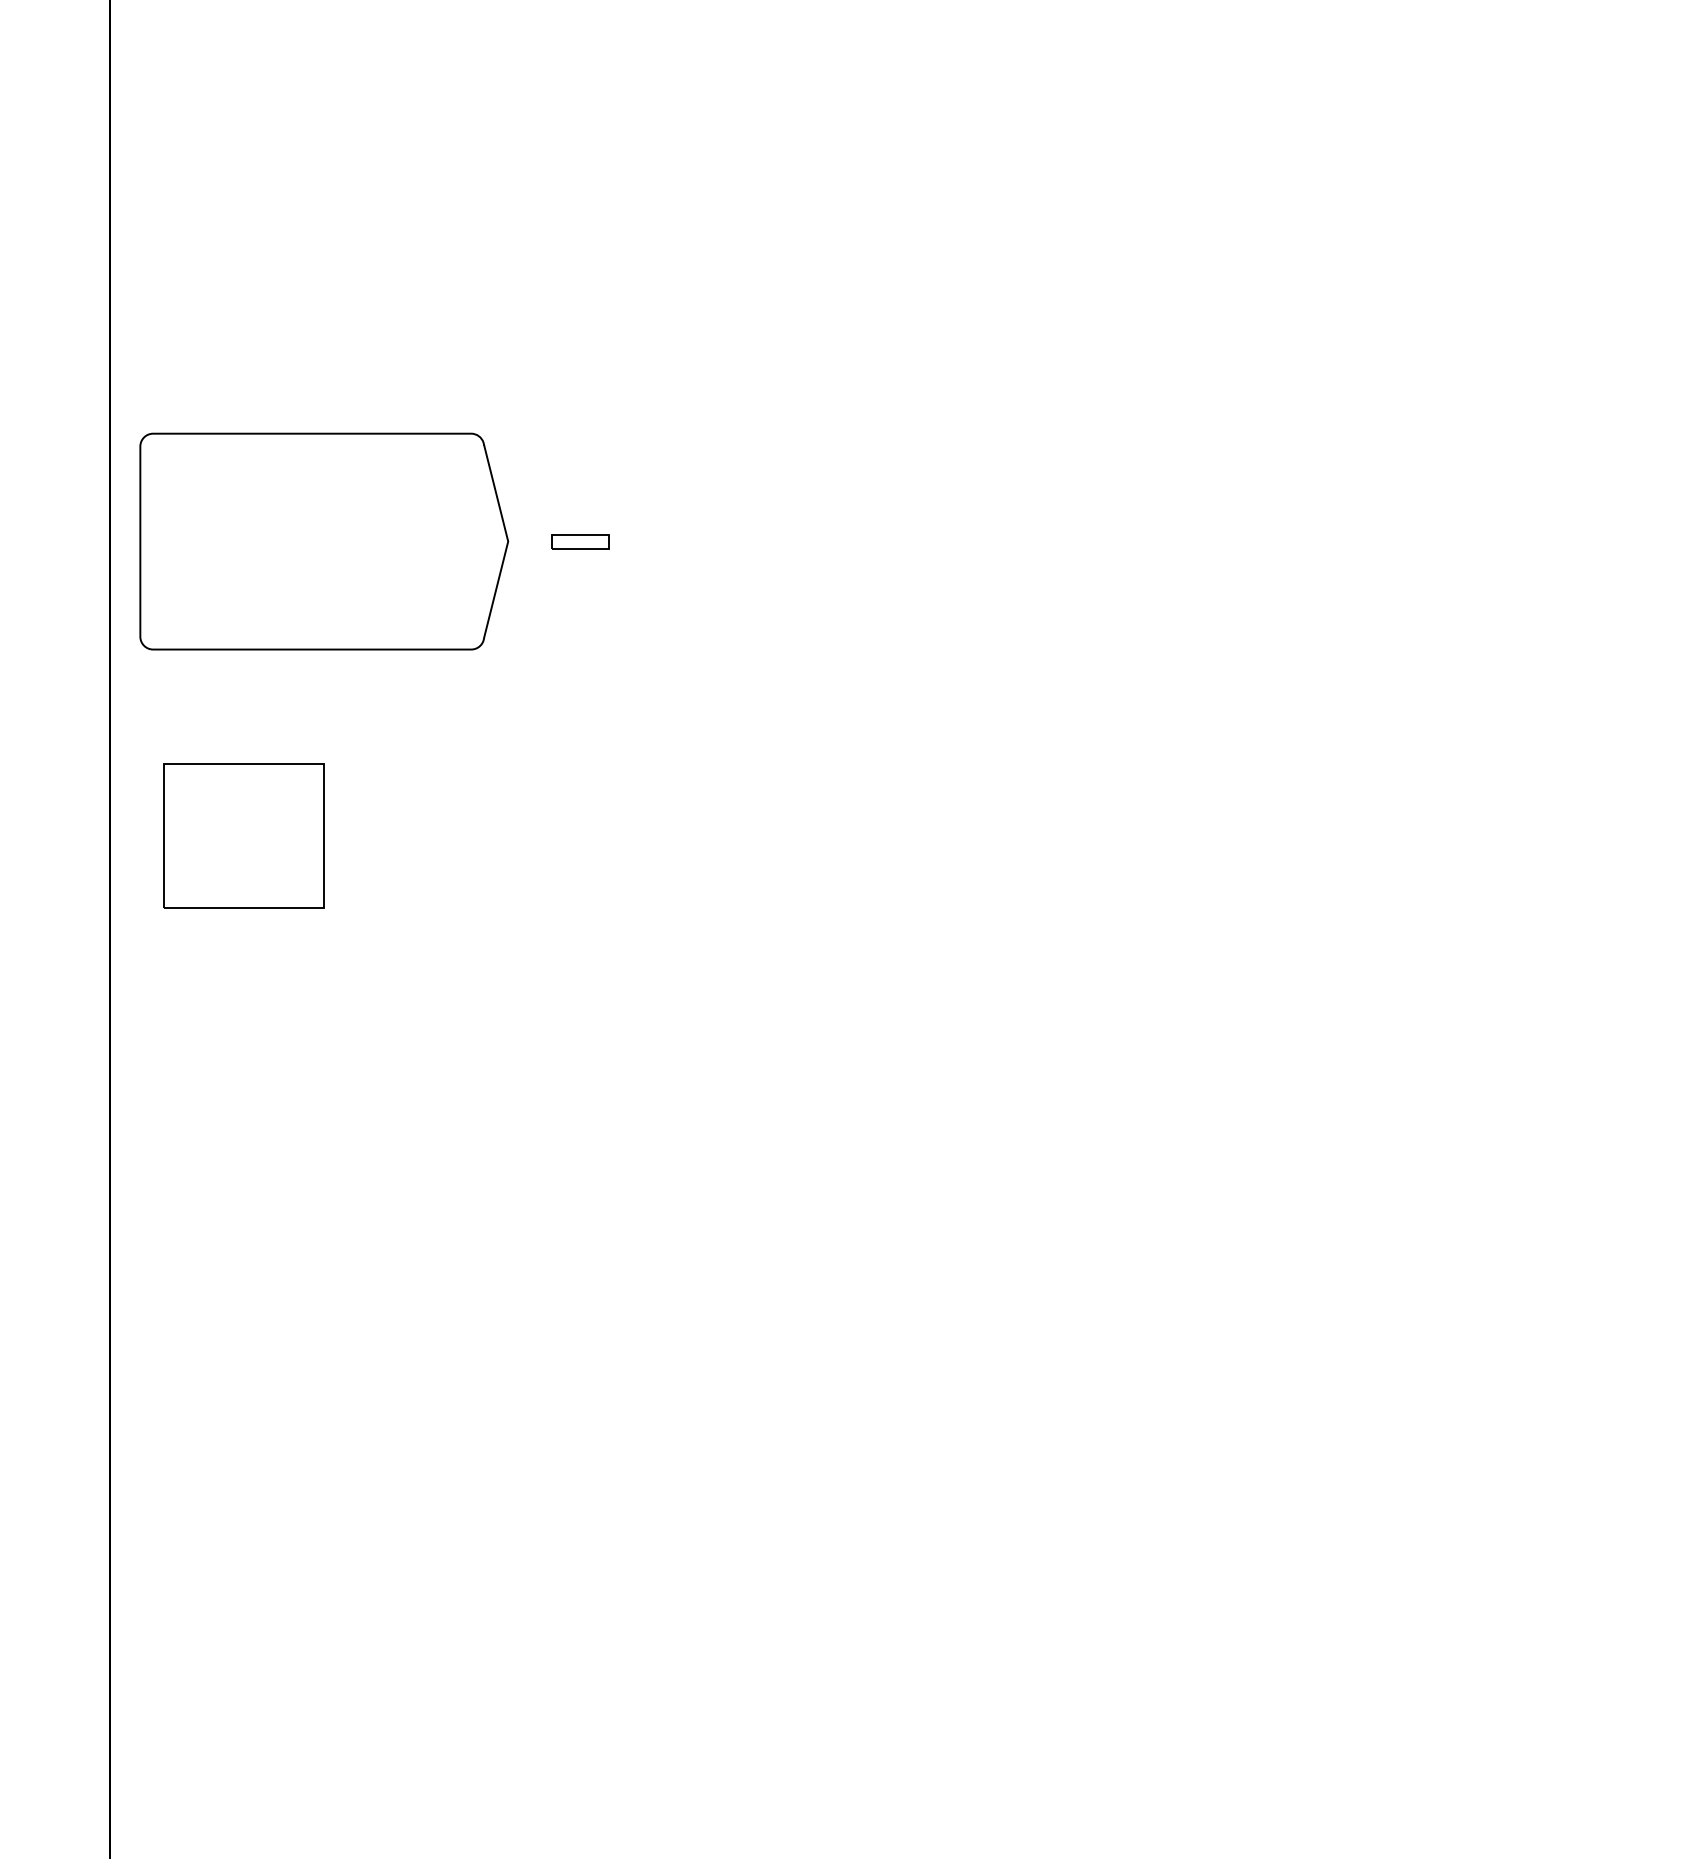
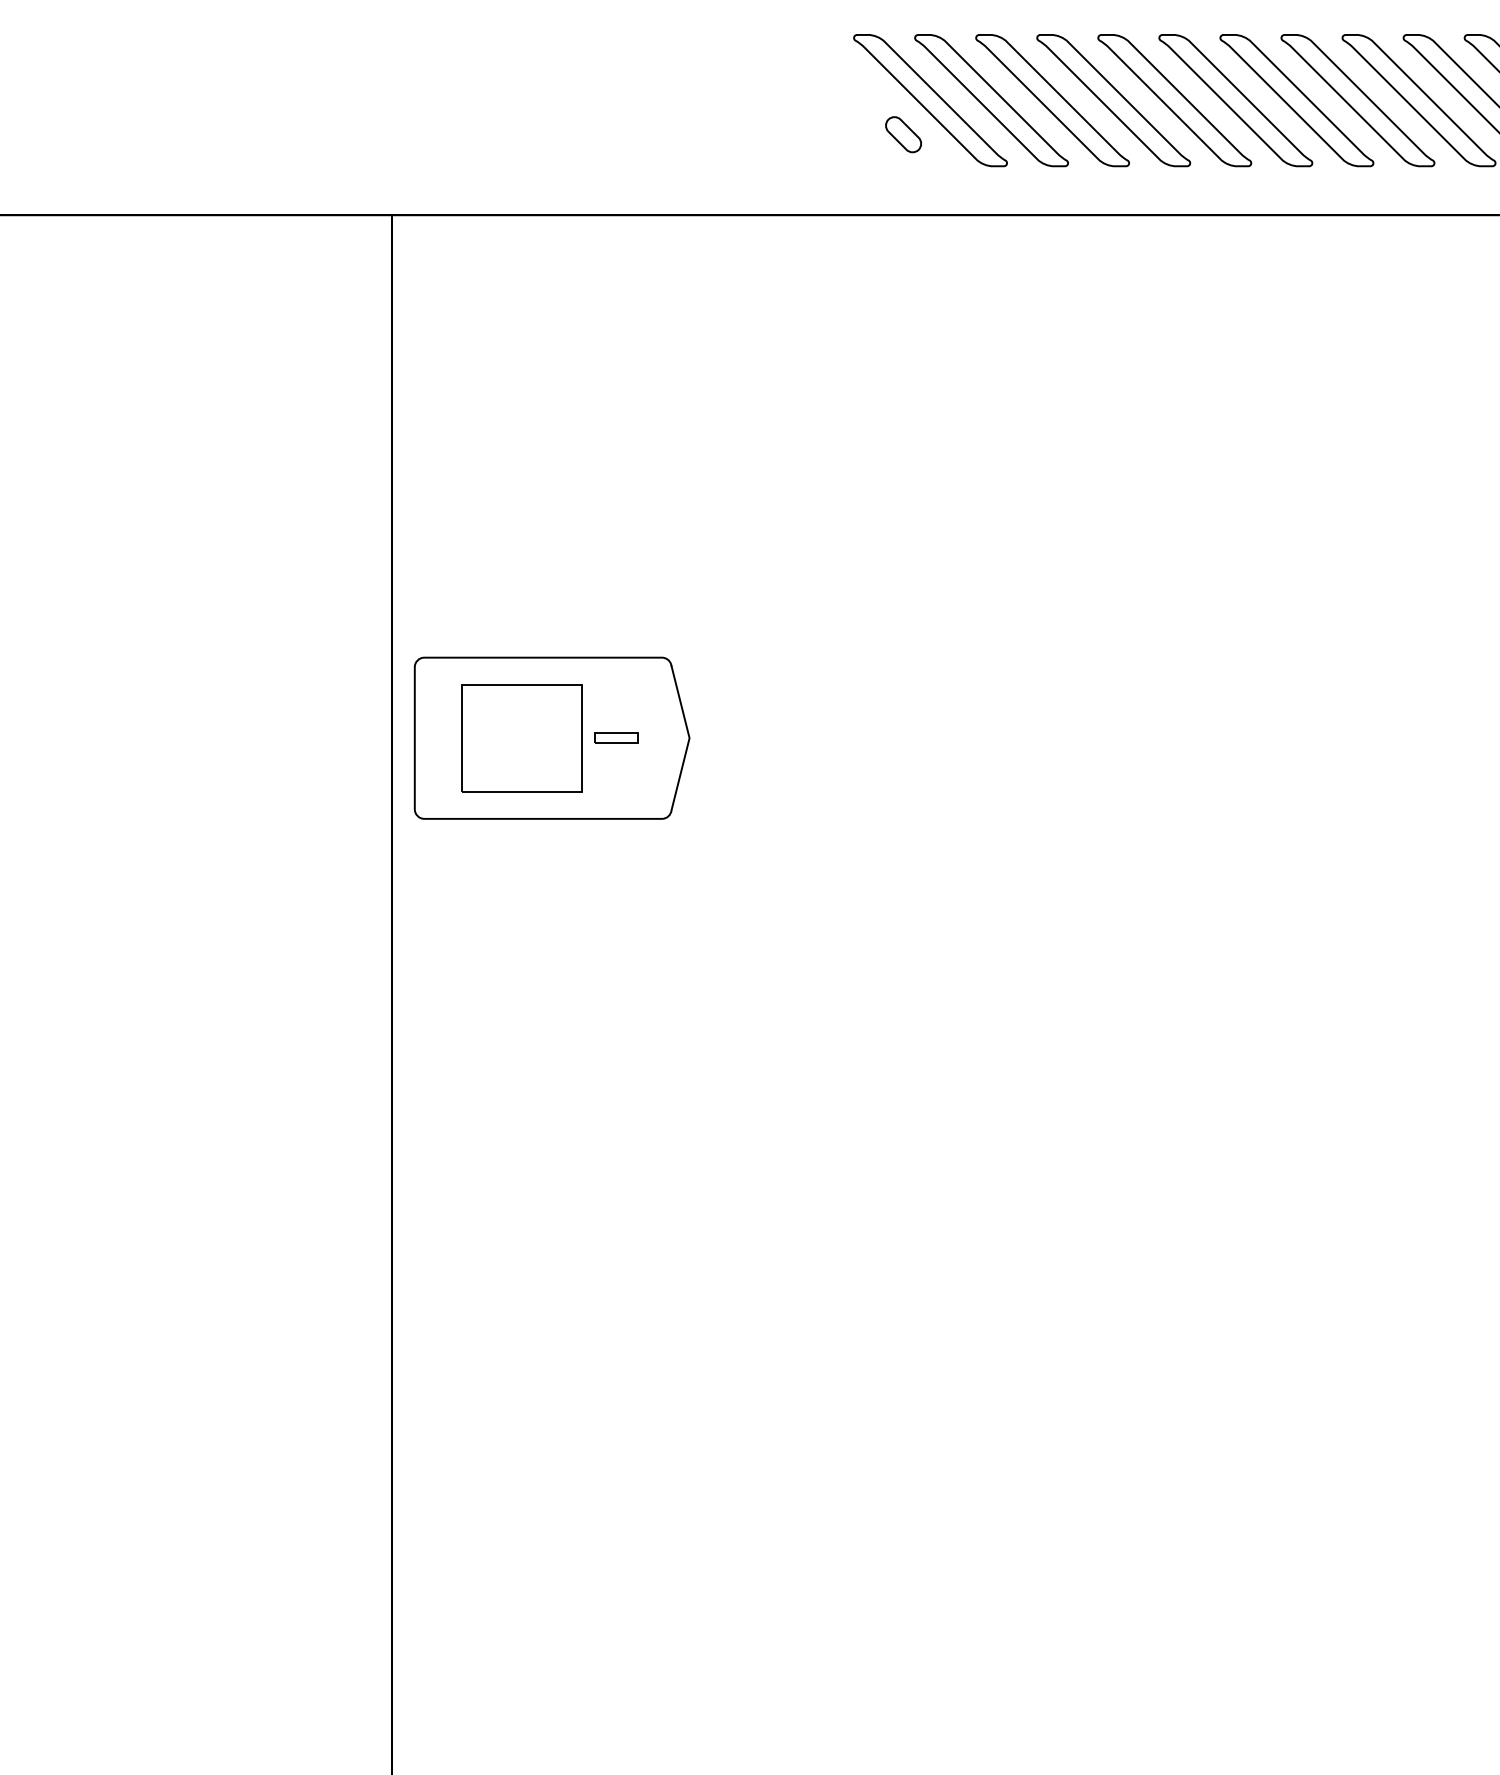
part: (580, 540) -> (616, 737), moved
part: (243, 836) -> (521, 738), moved

